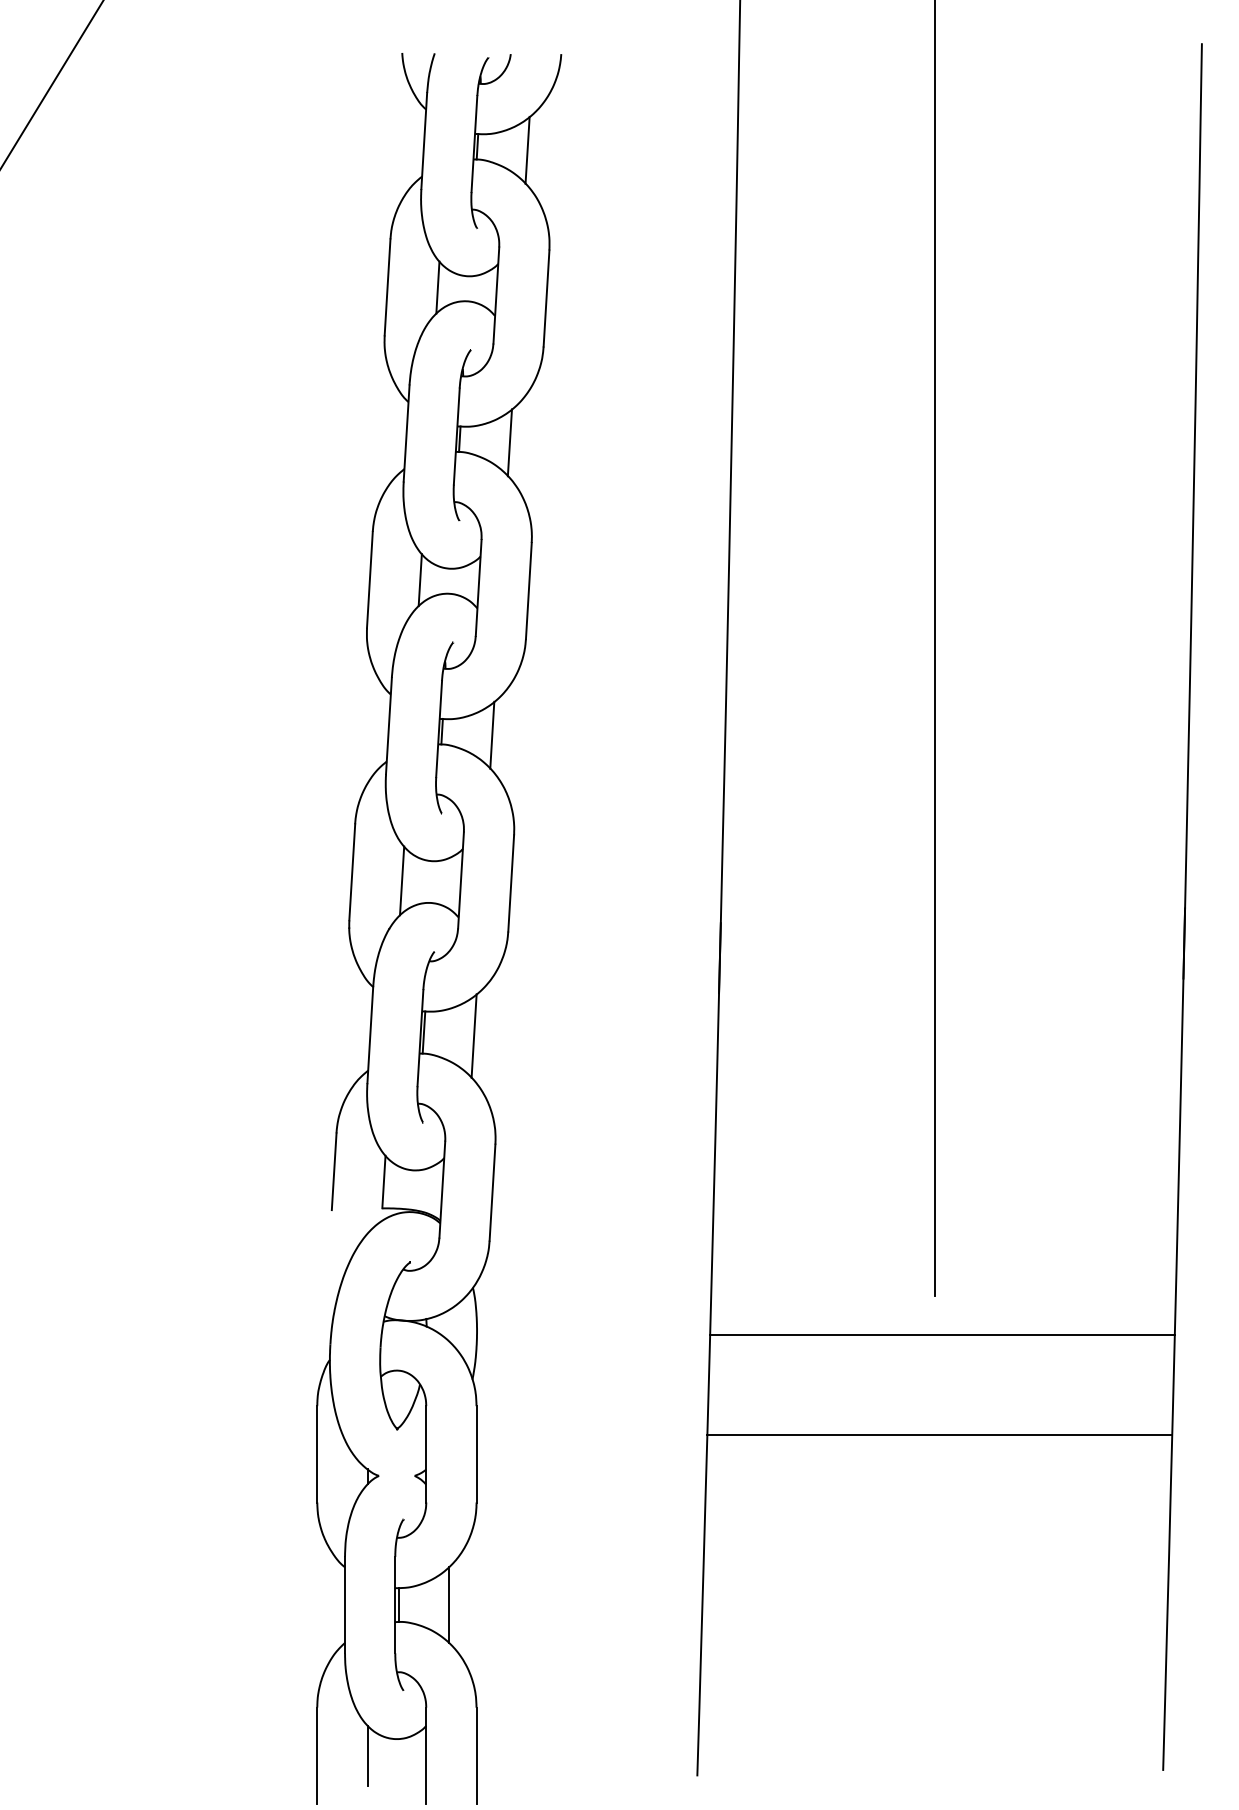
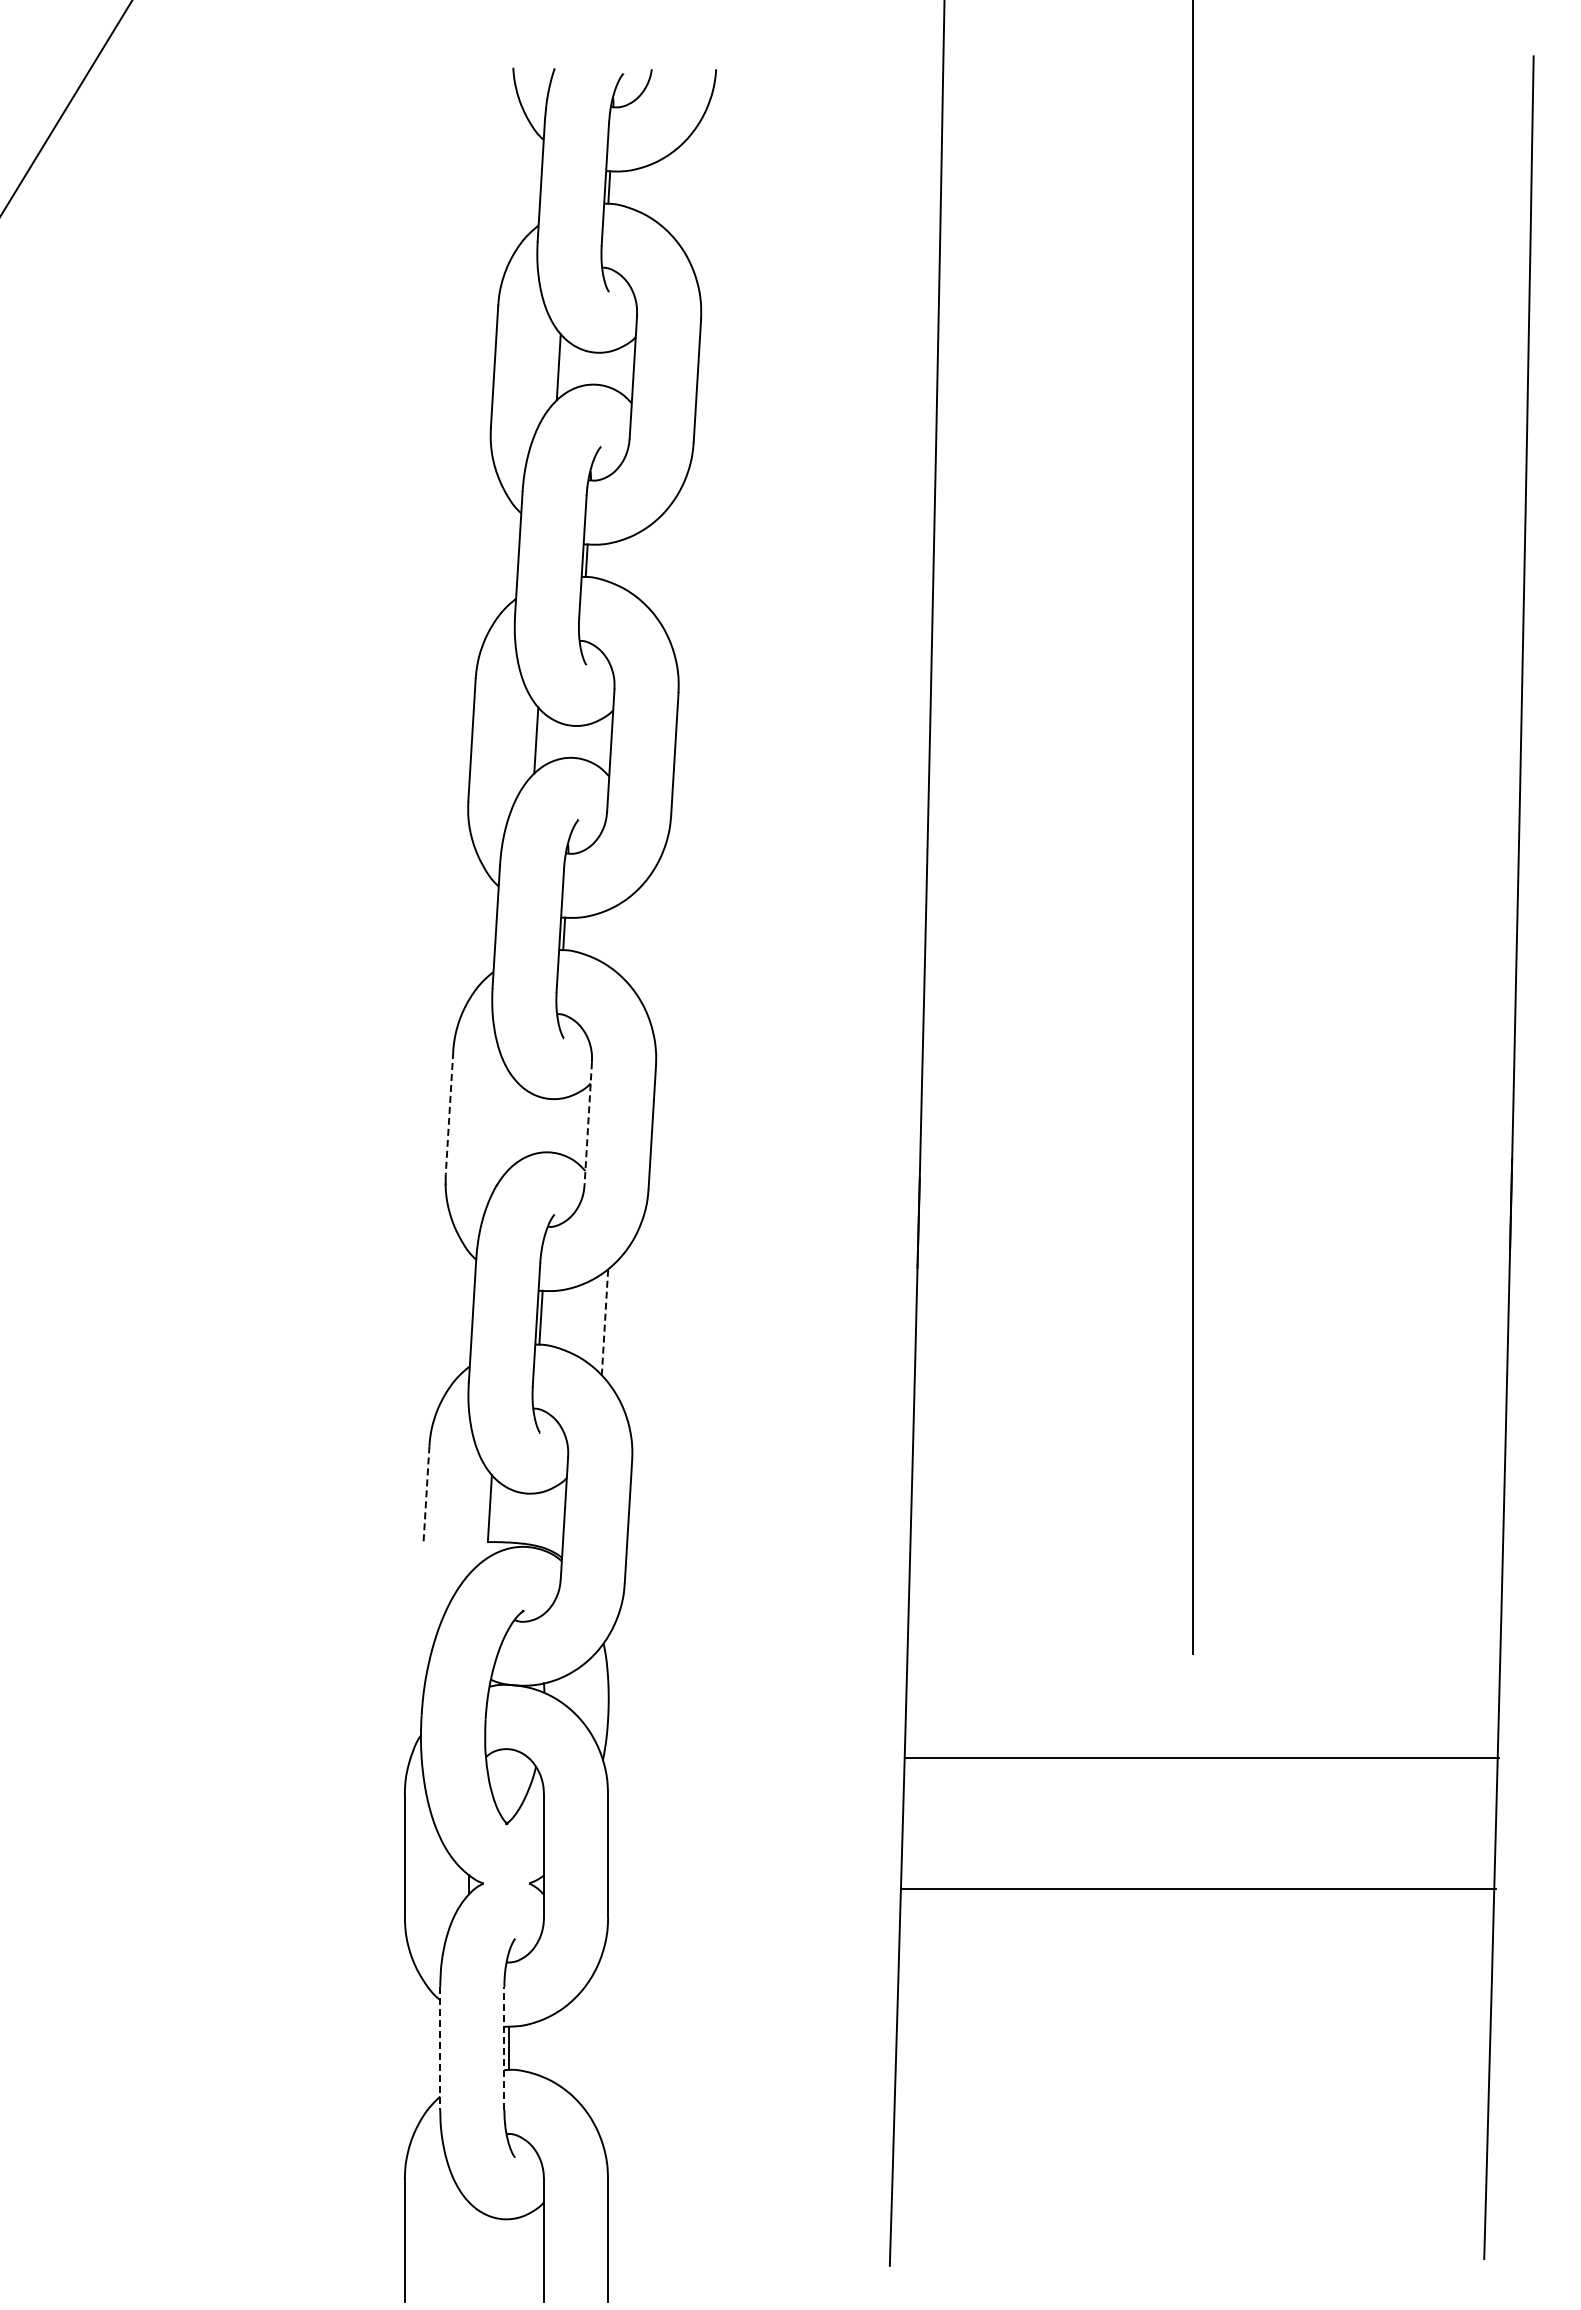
line: (527, 149) -> (672, 191), removed
line: (509, 442) -> (650, 564), removed
line: (491, 735) -> (627, 938), removed
line: (352, 872) -> (449, 1113), solid -> dashed
line: (401, 881) -> (512, 1124), removed
line: (461, 881) -> (588, 1124), solid -> dashed
line: (474, 1035) -> (605, 1321), solid -> dashed
line: (334, 1171) -> (426, 1495), solid -> dashed
line: (942, 1334) -> (1202, 1758), moved
line: (939, 1435) -> (1198, 1889), moved
line: (395, 1604) -> (504, 2047), solid -> dashed
line: (345, 1605) -> (440, 2048), solid -> dashed
line: (448, 1605) -> (572, 2048), removed
line: (367, 1755) -> (468, 2240), removed

